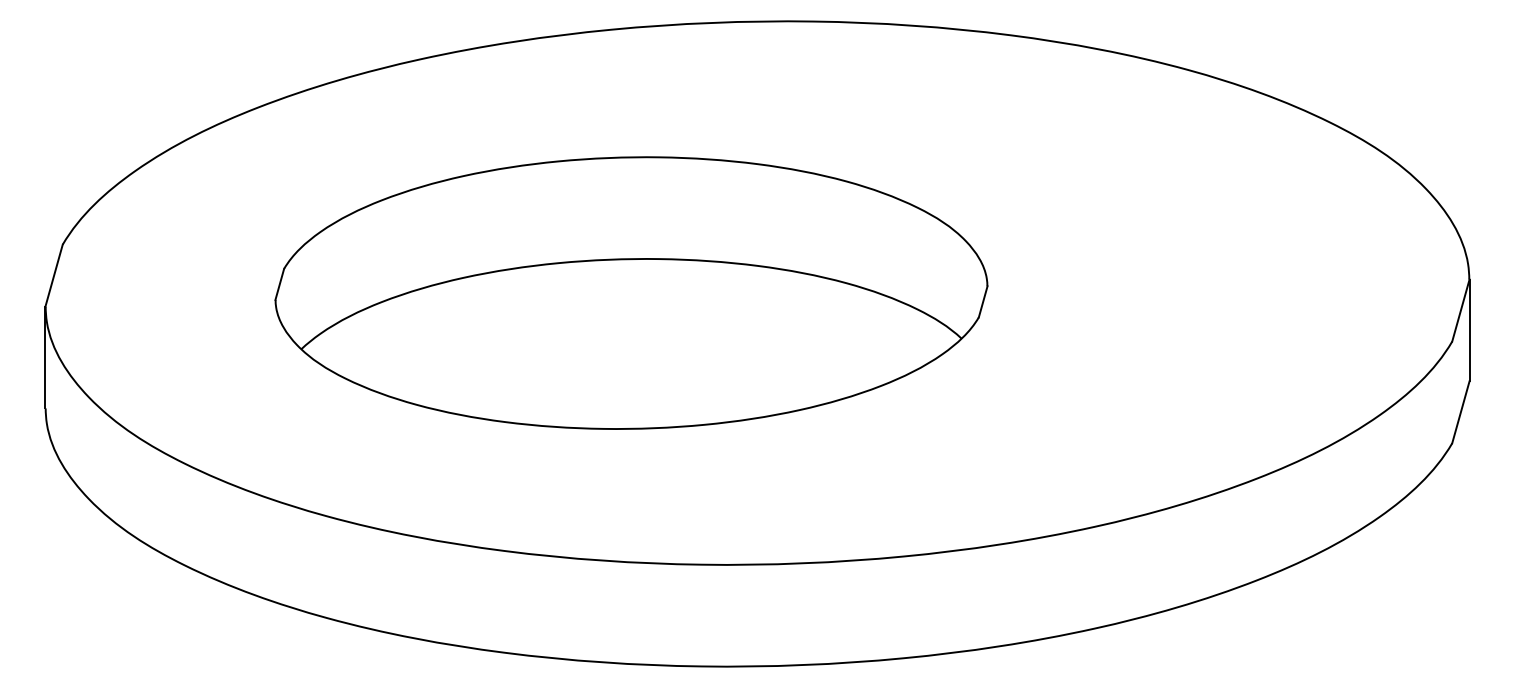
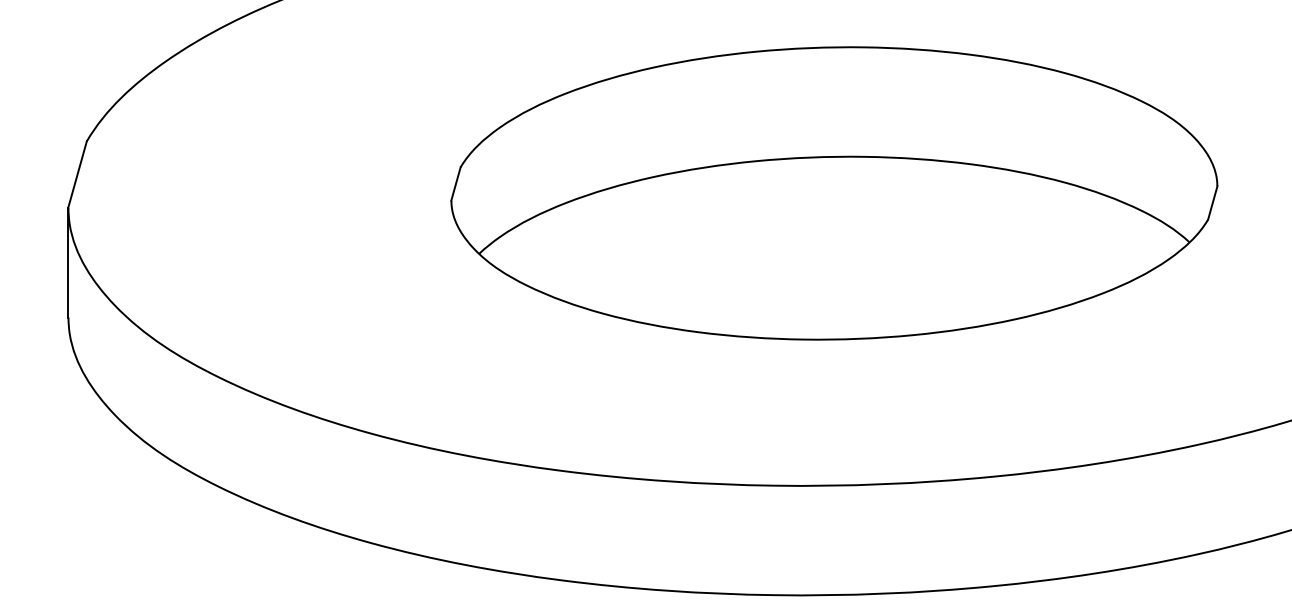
part: (631, 292) -> (834, 192), moved

